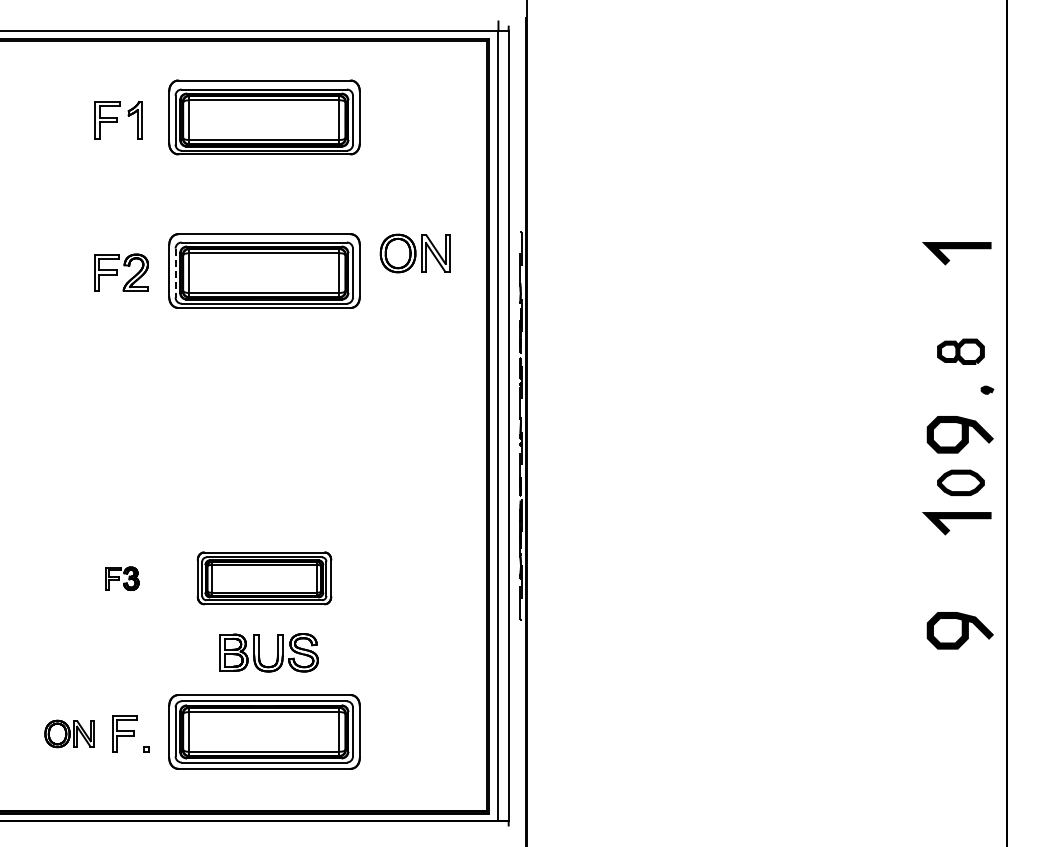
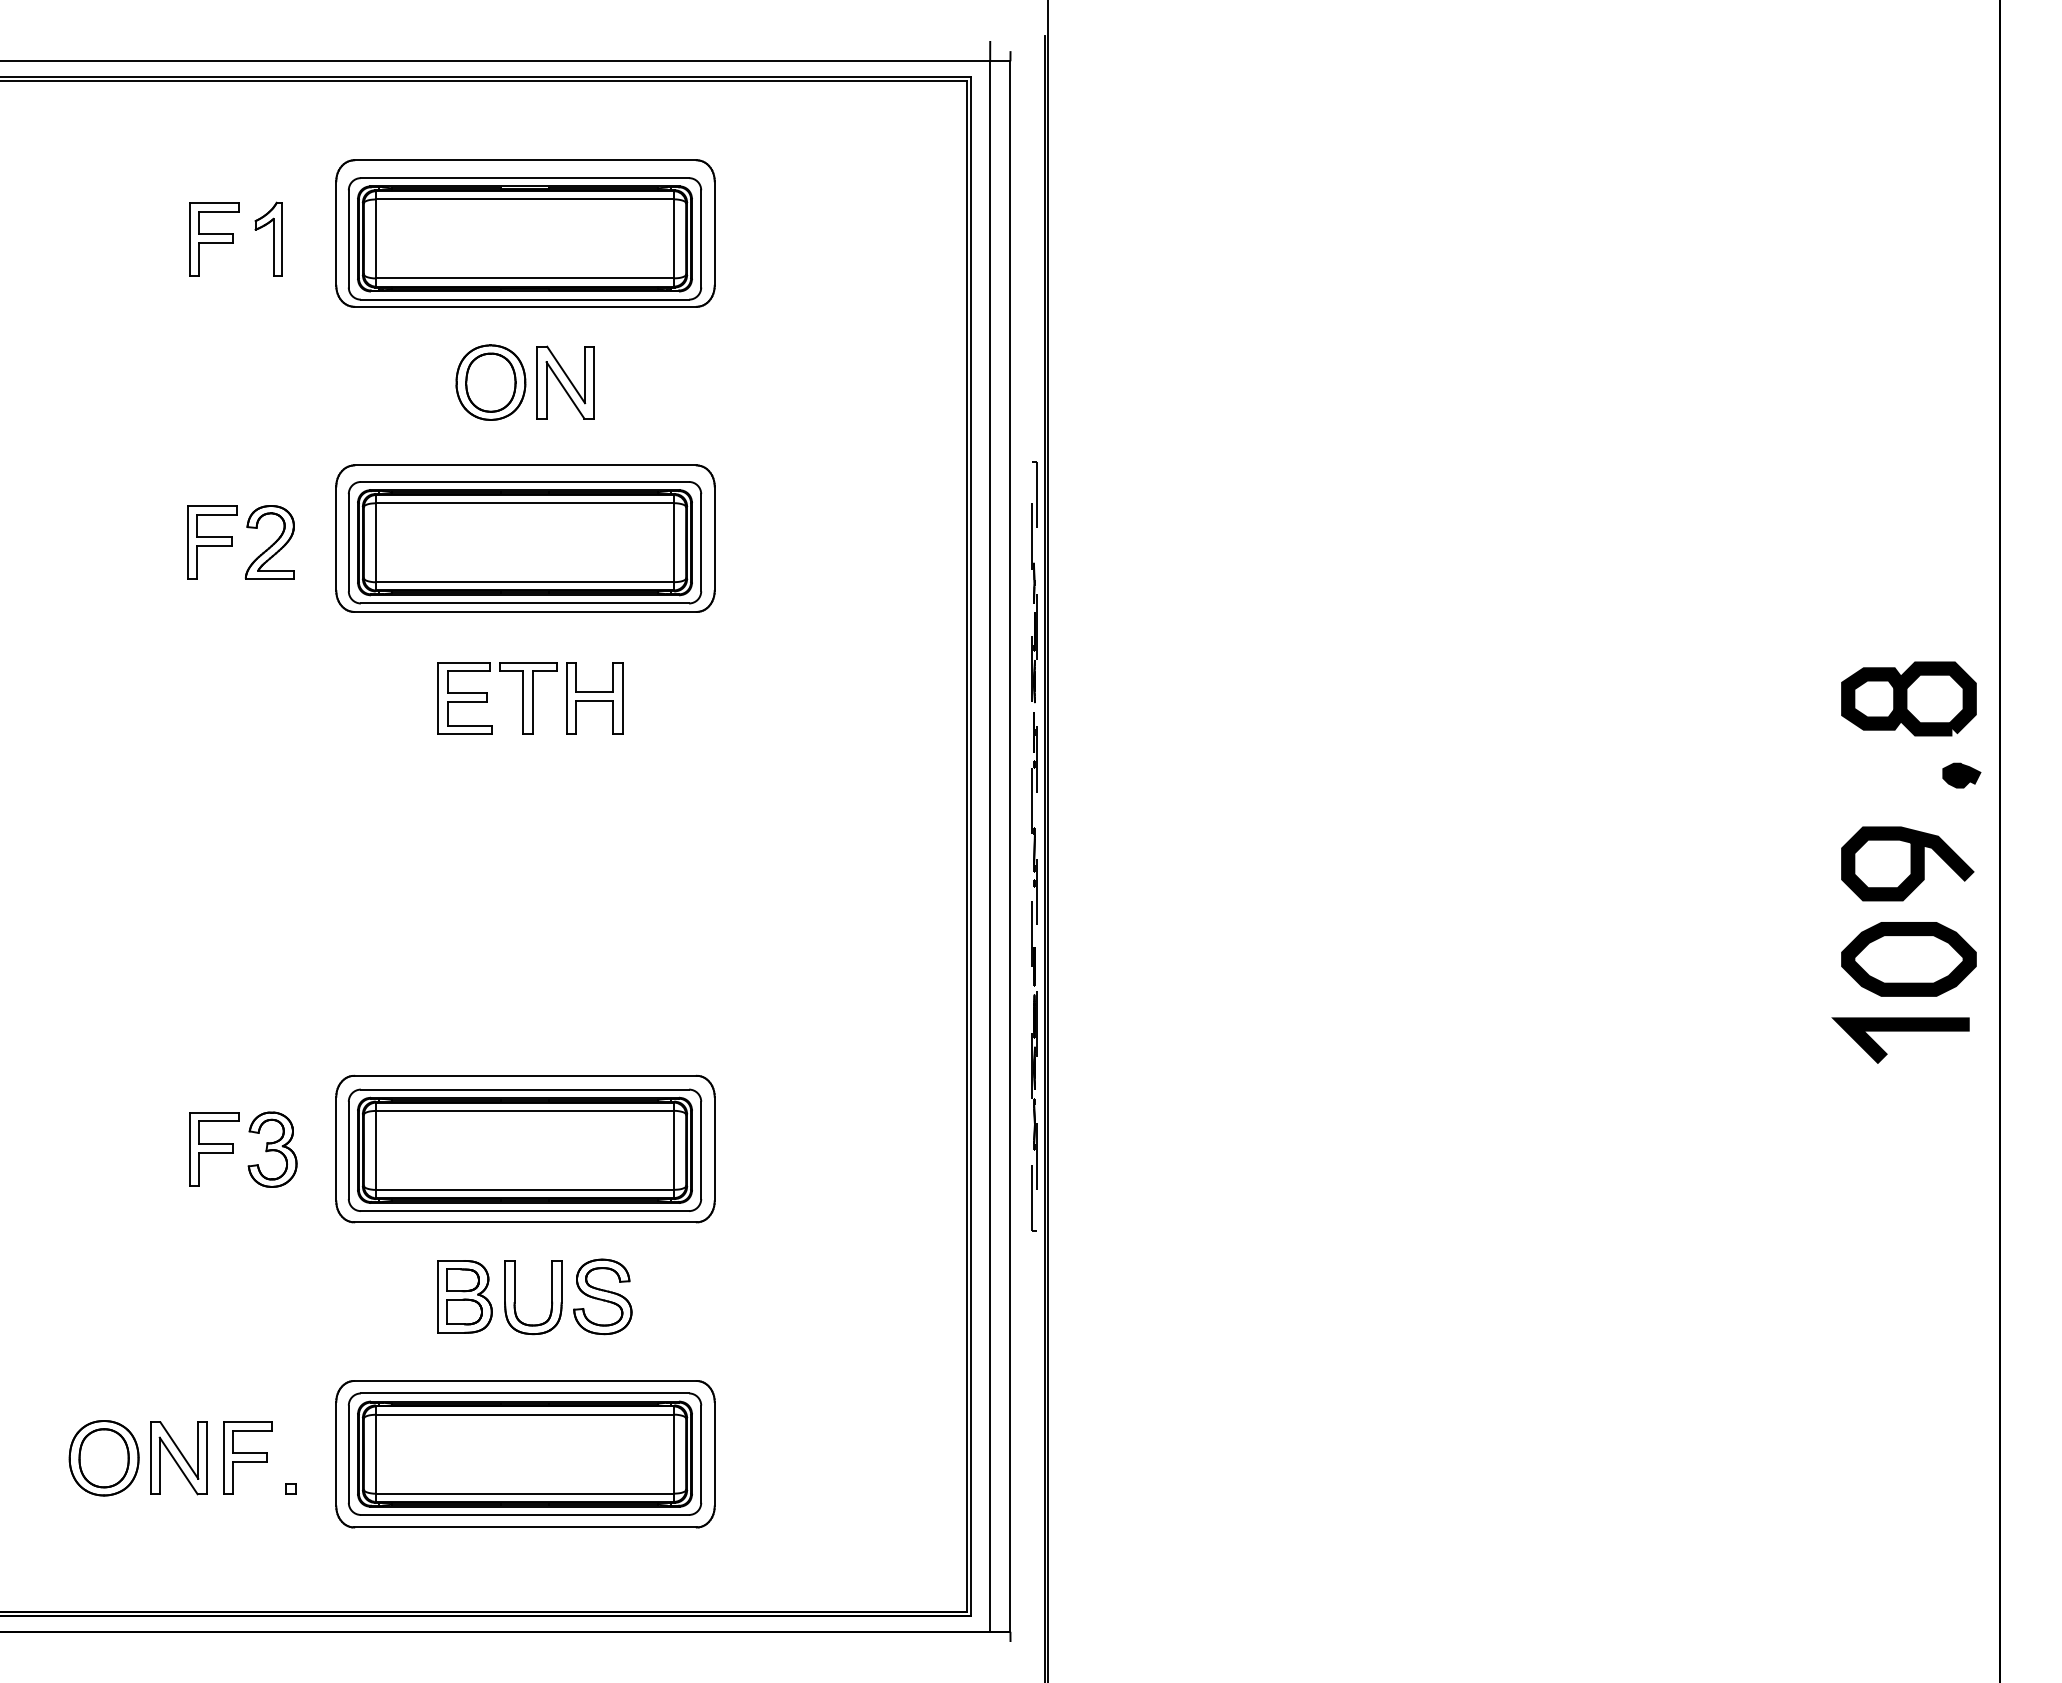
line: (956, 249) -> (1900, 495), removed
part: (414, 253) -> (523, 382), moved
line: (175, 273) -> (348, 543), dashed -> solid
part: (267, 351) -> (531, 698), added
part: (960, 351) -> (1908, 698), size x1.43
part: (987, 389) -> (1961, 773), size x1.43
part: (960, 482) -> (1908, 958), size x1.43
part: (122, 578) -> (243, 1149), size x1.67
part: (264, 578) -> (525, 1149), size x1.43
curve: (961, 630) -> (1910, 1252), removed
part: (69, 733) -> (138, 1457), size x1.43

